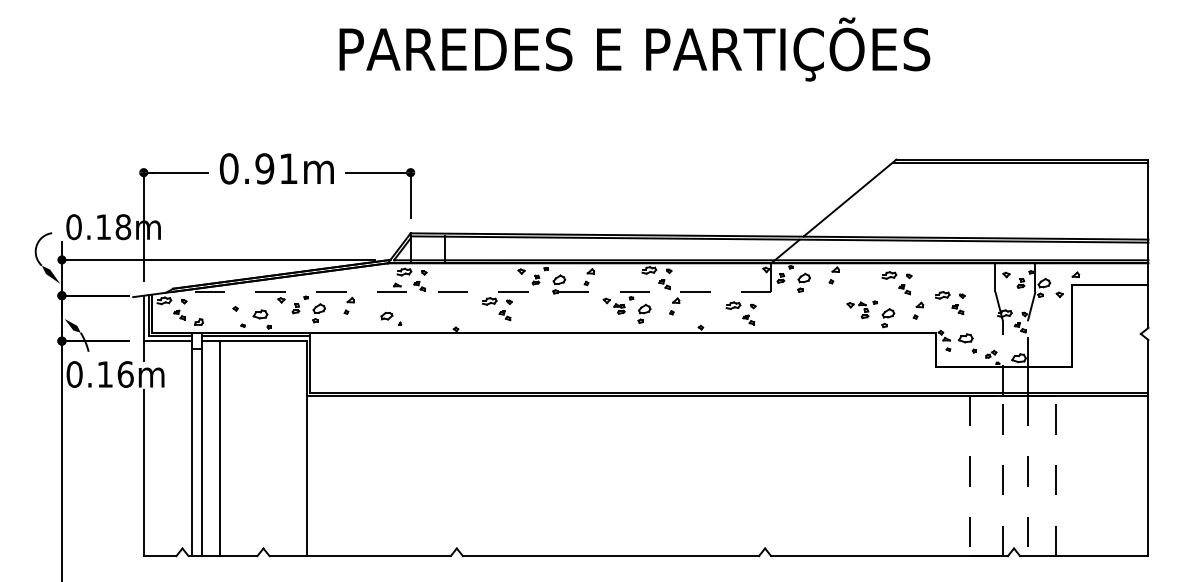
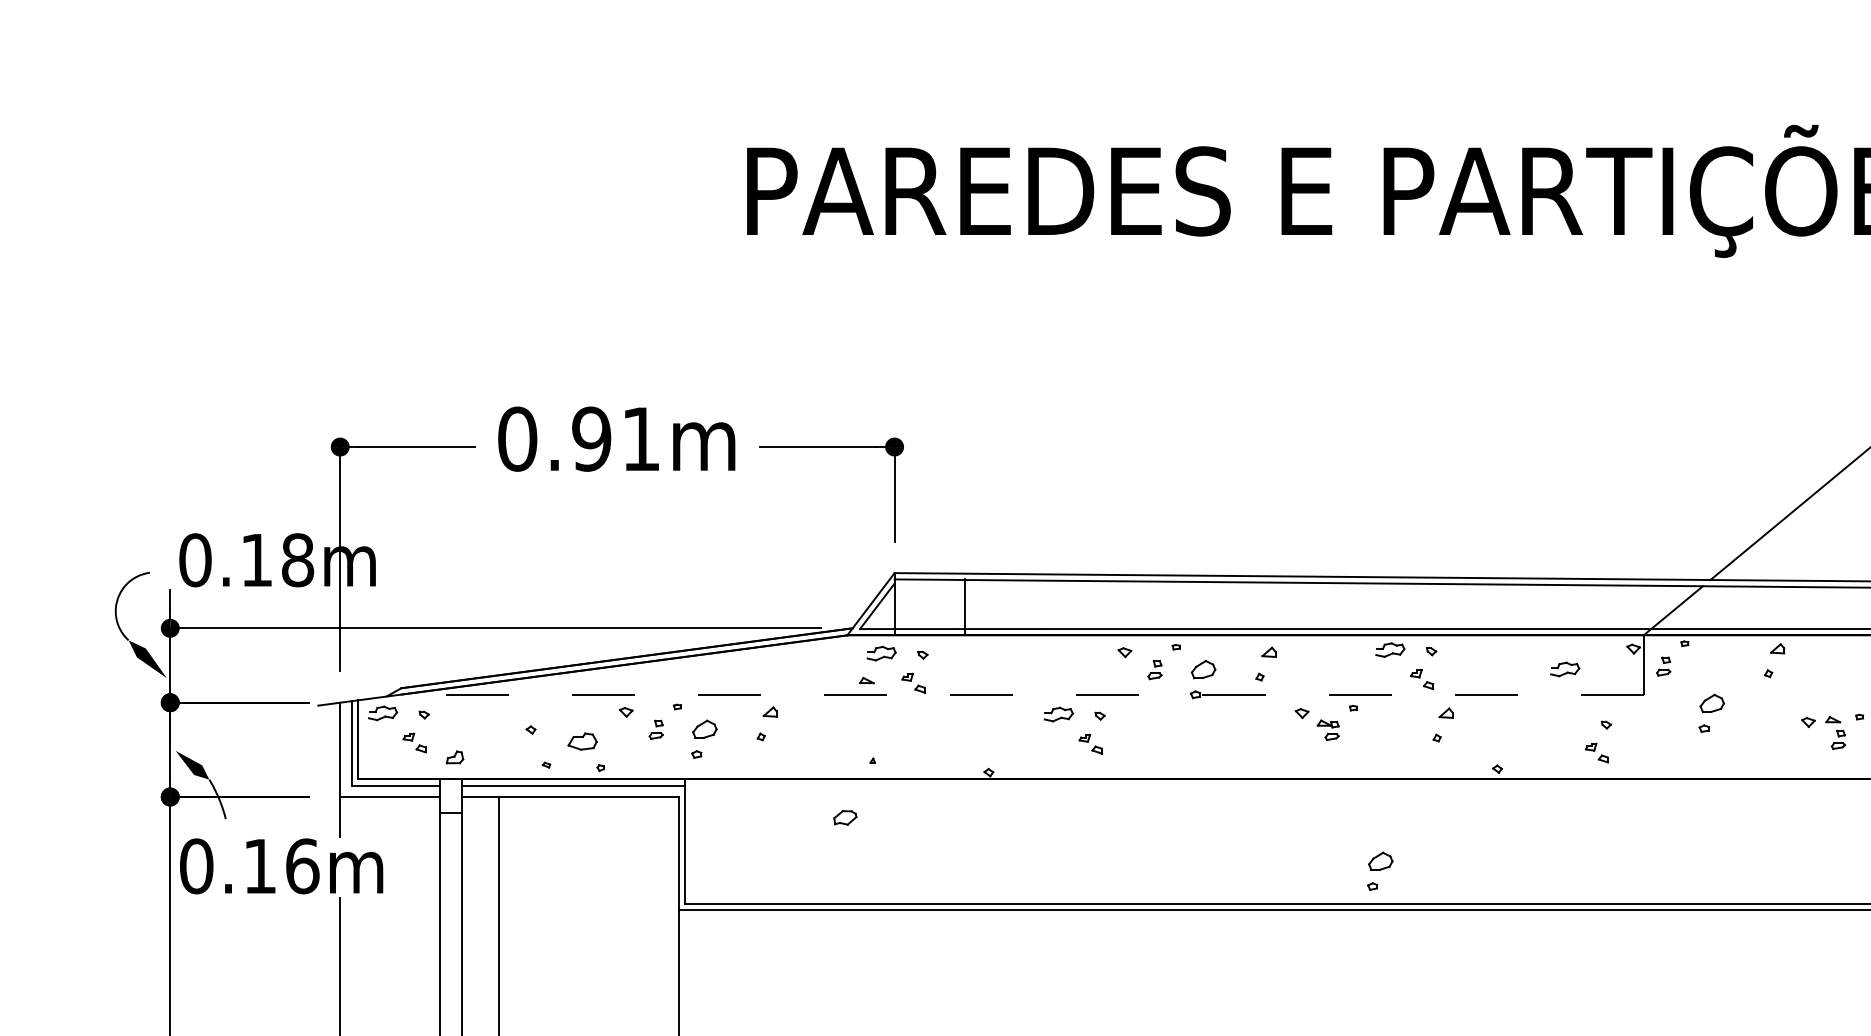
part: (803, 282) -> (1710, 712), moved
part: (733, 305) -> (1565, 668), moved
part: (644, 313) -> (1380, 870), moved
part: (386, 315) -> (844, 816), moved

